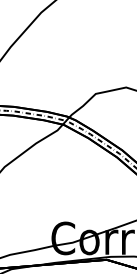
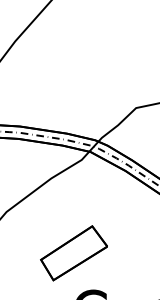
part: (51, 196) -> (73, 253), added

